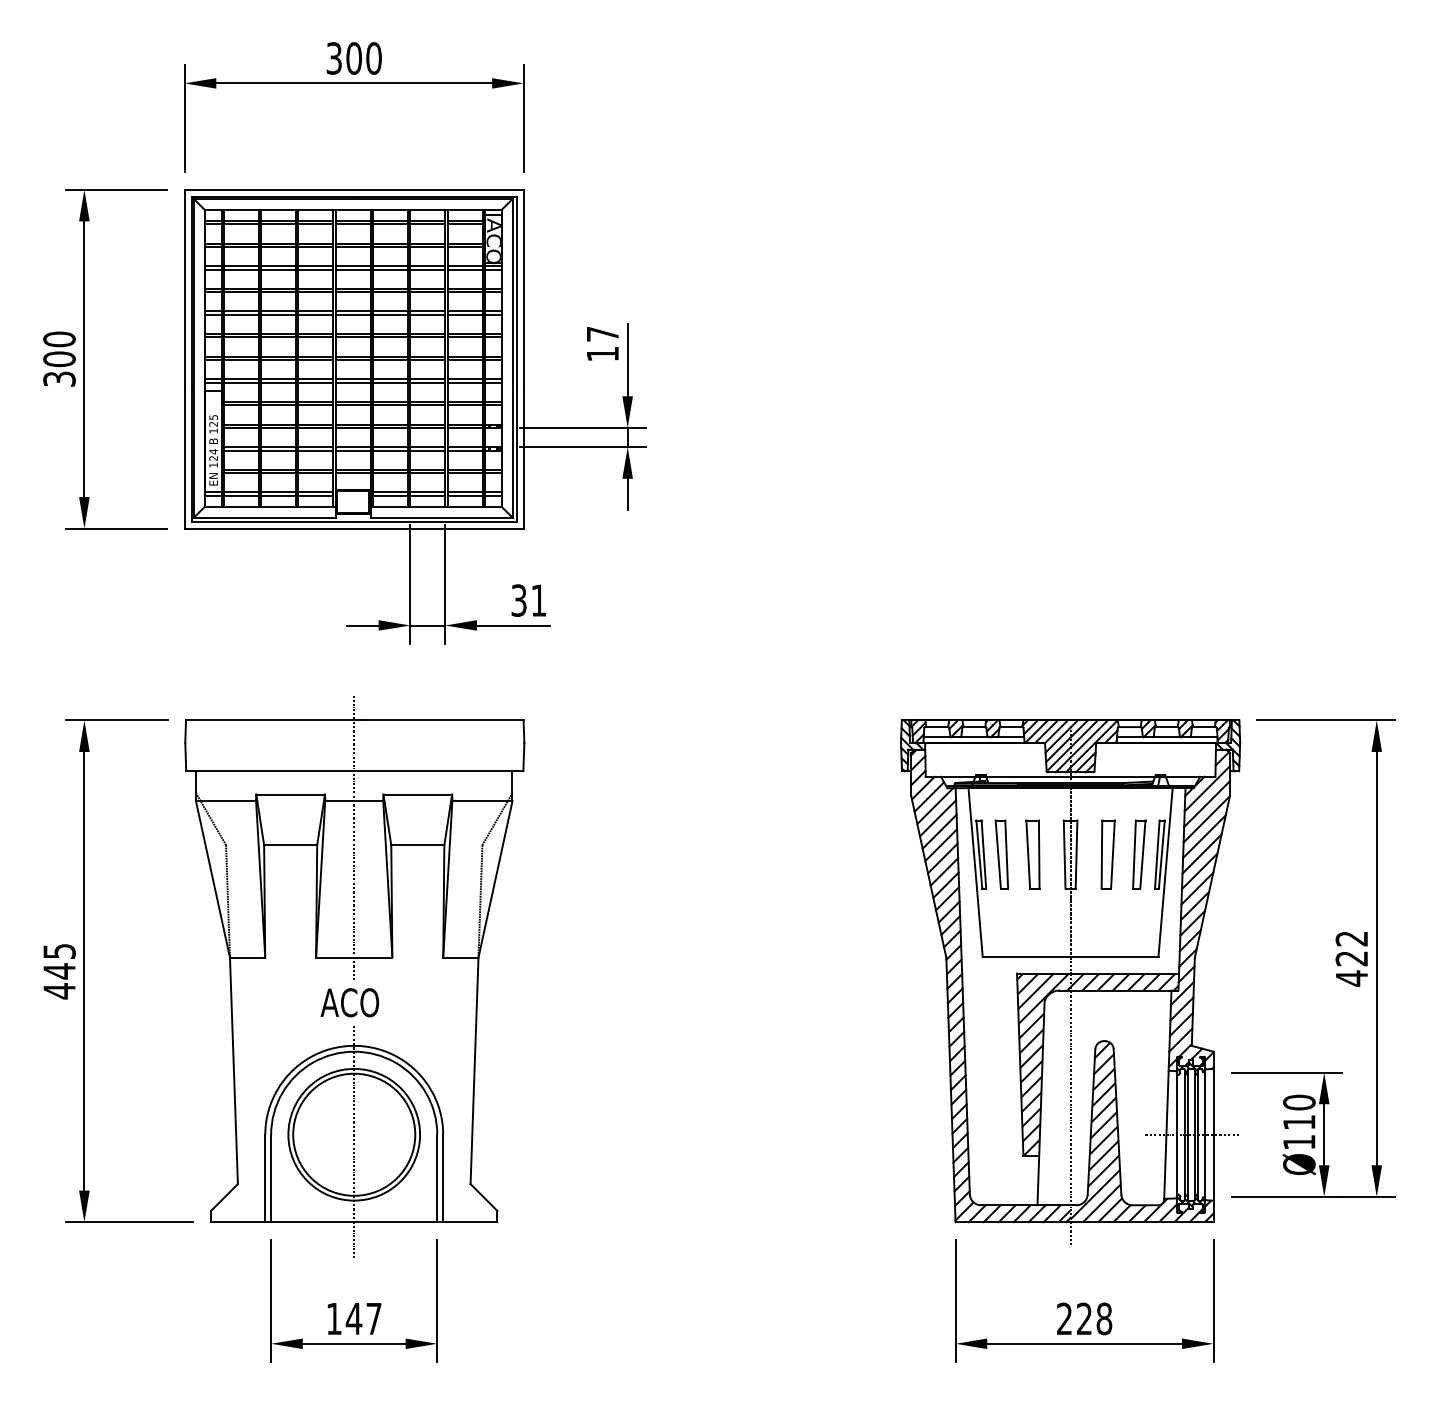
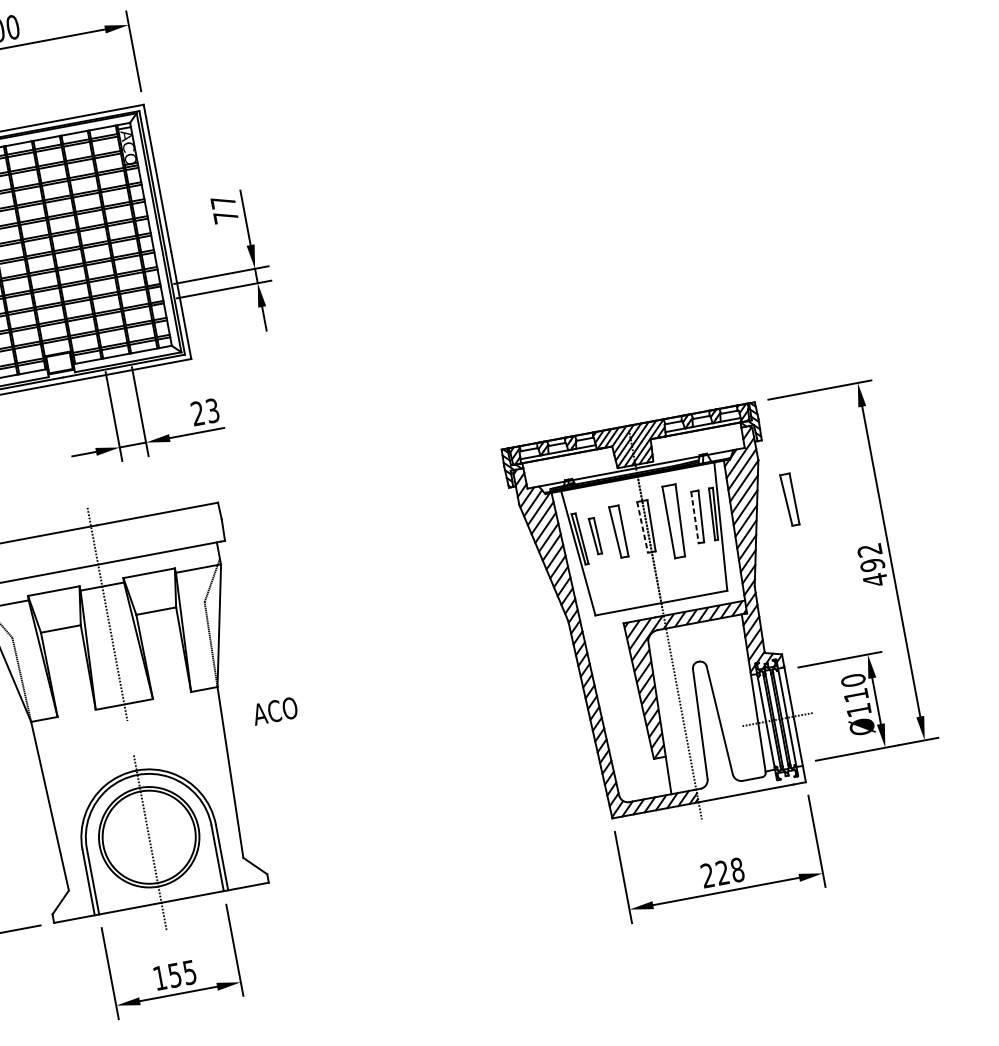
text: (602, 353) -> (225, 216), 17 -> 77
text: (528, 600) -> (204, 412), 31 -> 23
part: (1001, 854) -> (595, 536), size x0.7
part: (1107, 854) -> (674, 521), size x1.4
part: (1260, 854) -> (789, 499), added
line: (1064, 855) -> (642, 528), solid -> dashed
line: (1134, 855) -> (695, 518), solid -> dashed
text: (1351, 958) -> (872, 565), 422 -> 492
text: (349, 1002) -> (274, 711), moved
hatch: (1141, 1132) -> (739, 725), removed
text: (363, 1319) -> (182, 974), 147 -> 155

